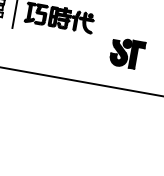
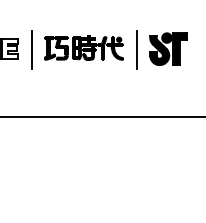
line: (103, 27) -> (136, 50), added
part: (127, 52) -> (168, 48), moved

